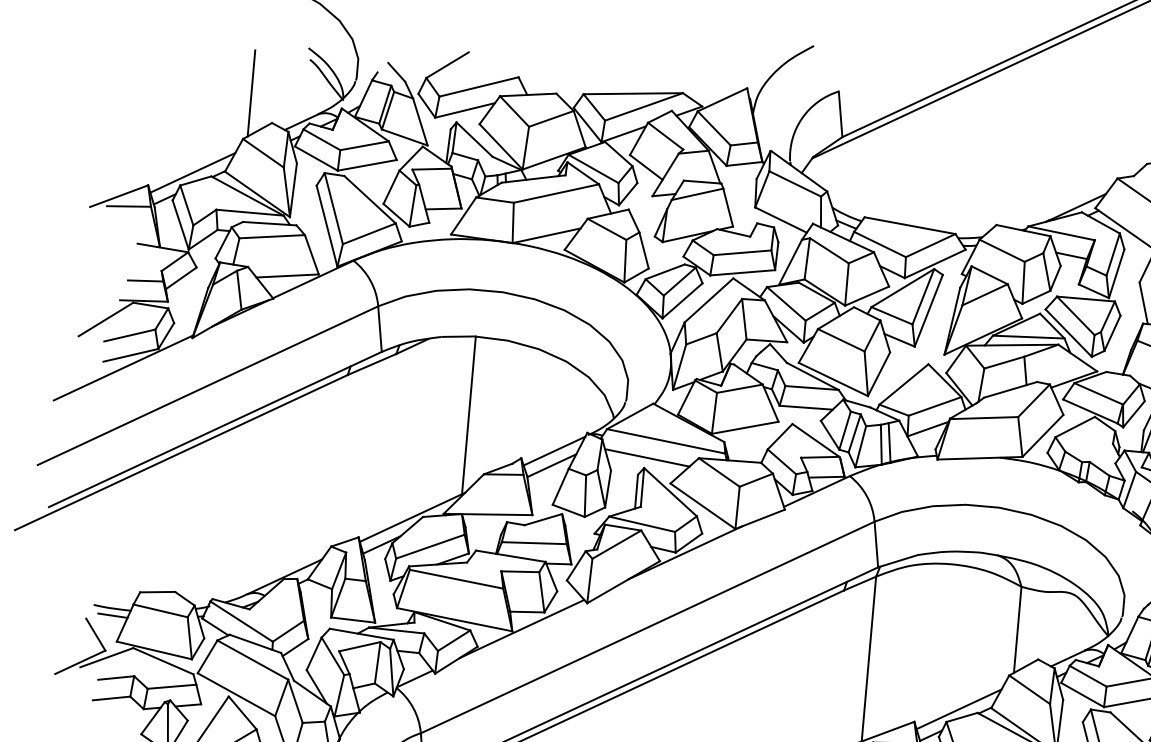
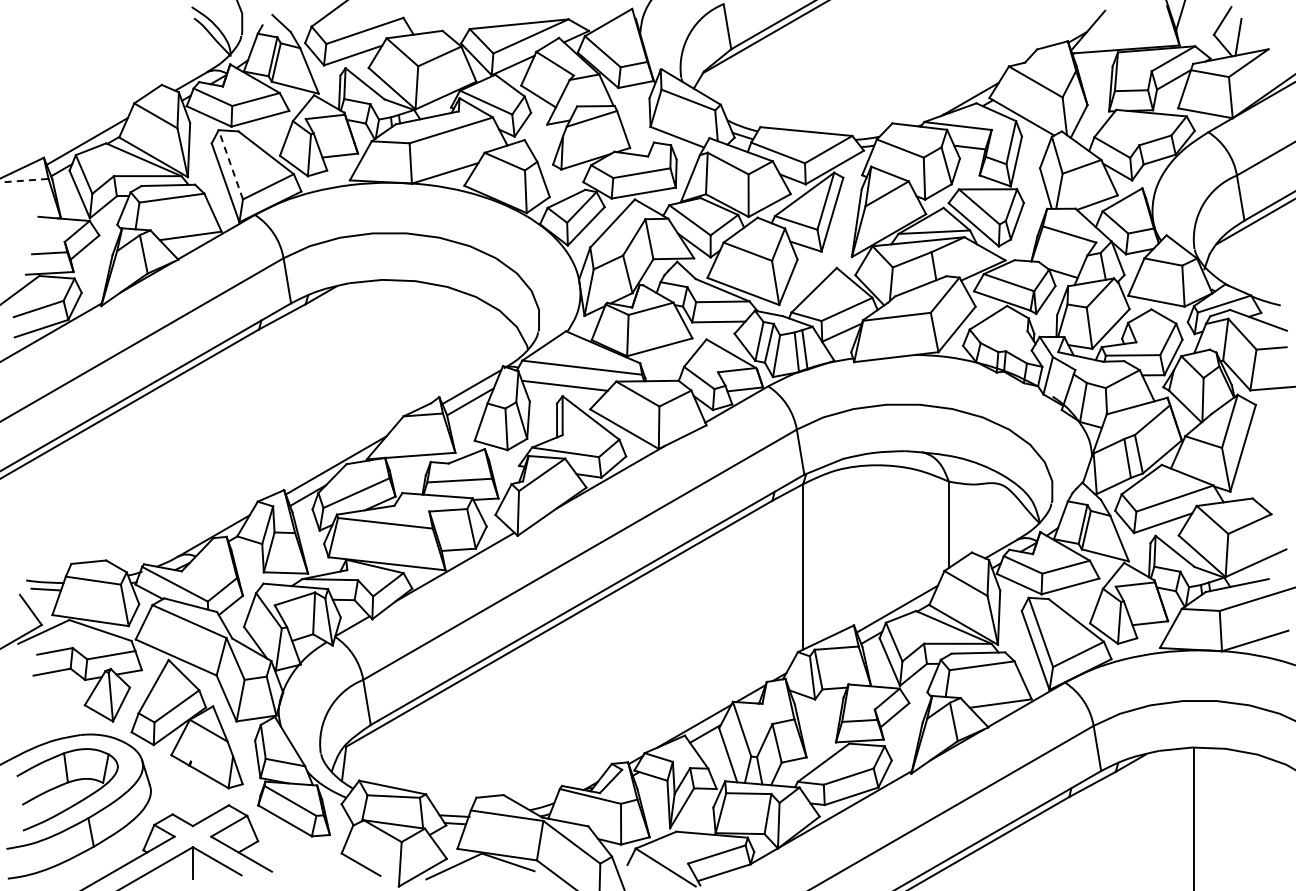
line: (251, 92) -> (138, 56), removed
line: (129, 206) -> (27, 180), solid -> dashed
line: (333, 208) -> (230, 164), solid -> dashed
line: (469, 414) -> (383, 358), removed

